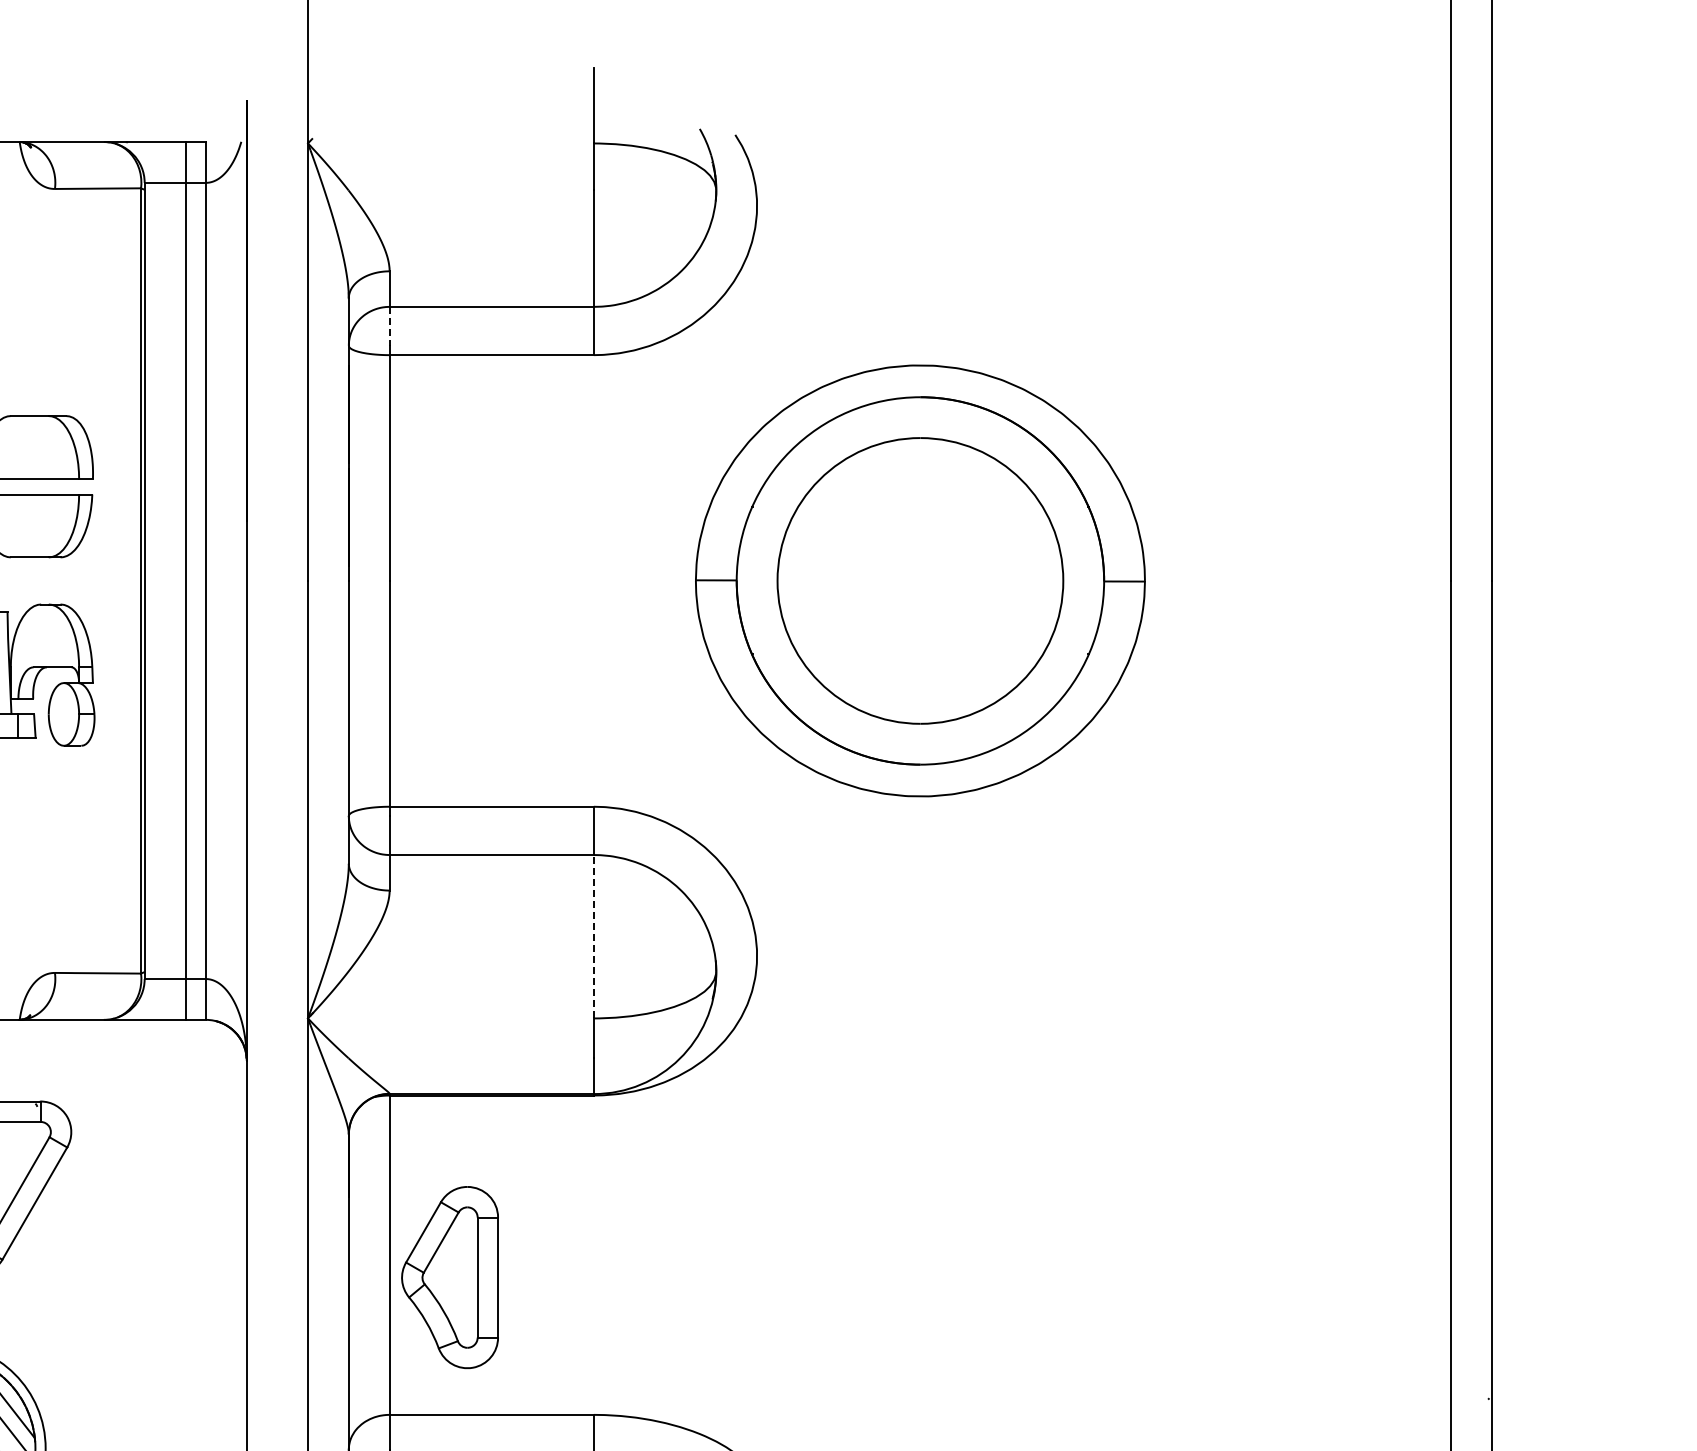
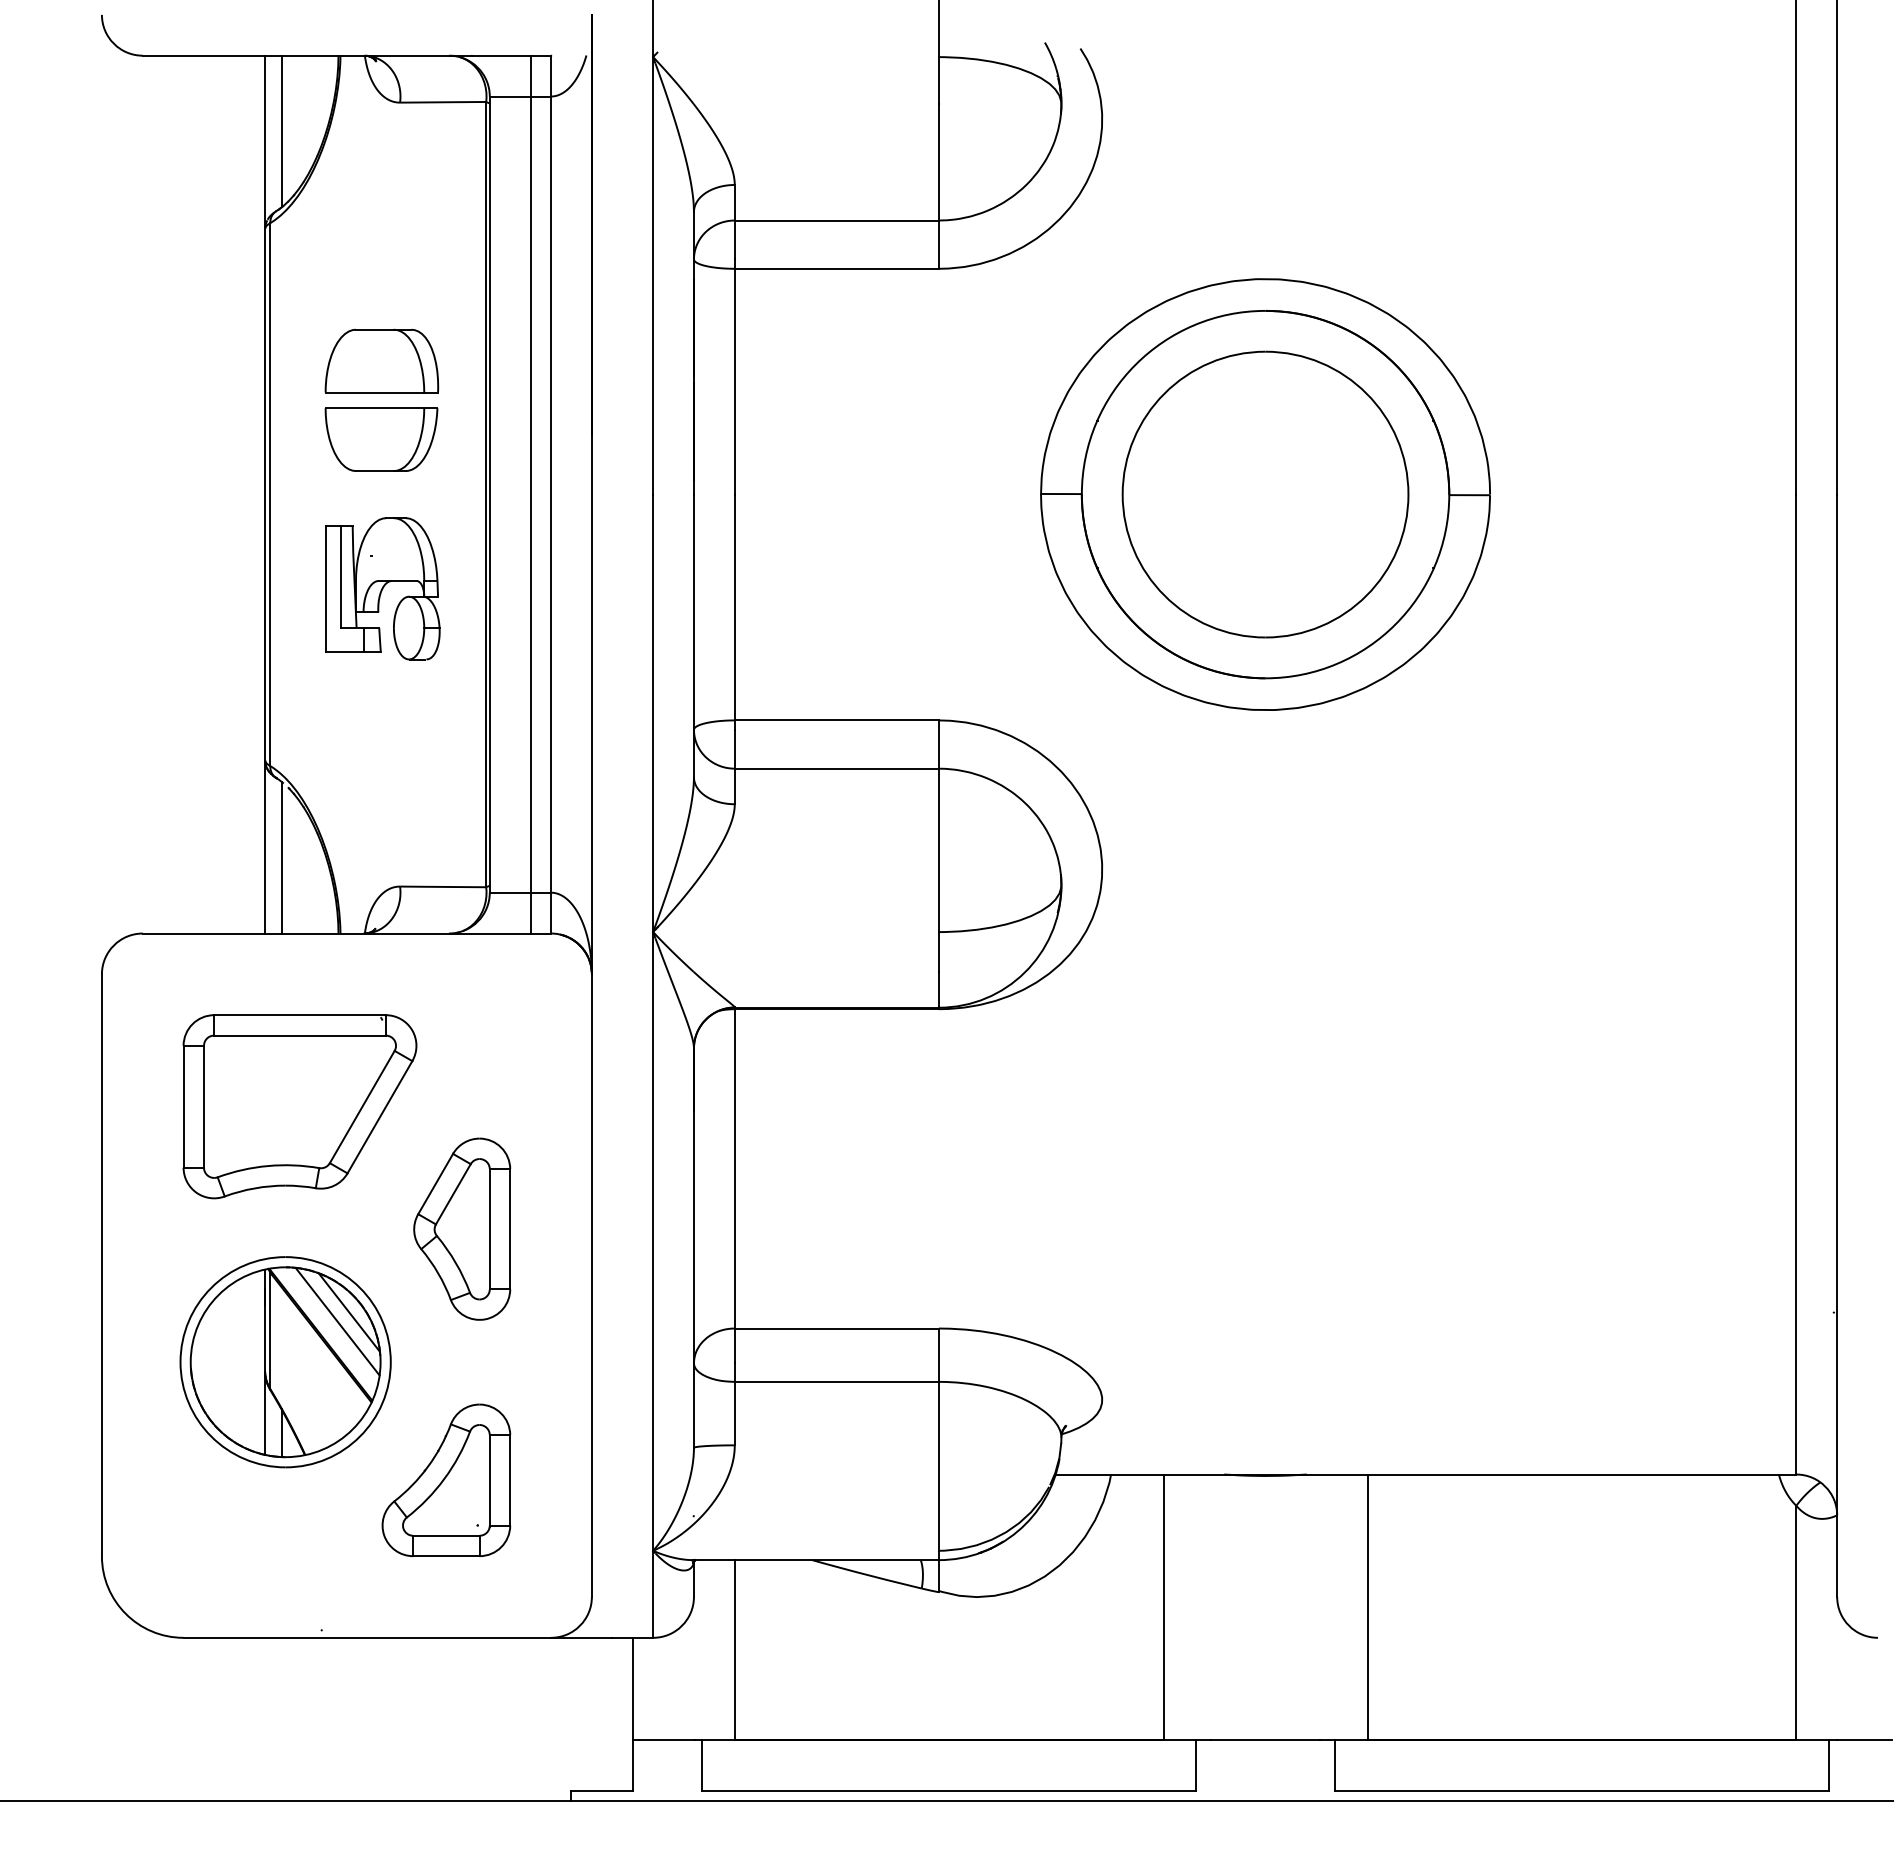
line: (389, 326) -> (734, 240), dashed -> solid
line: (593, 936) -> (938, 850), dashed -> solid
part: (450, 1276) -> (462, 1228), moved

